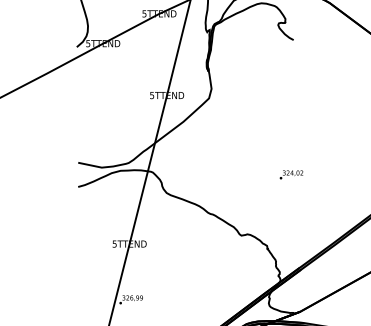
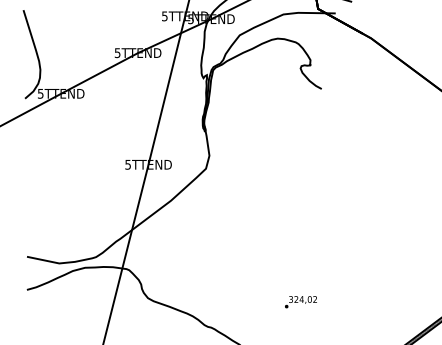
text: (291, 174) -> (300, 301), moved

